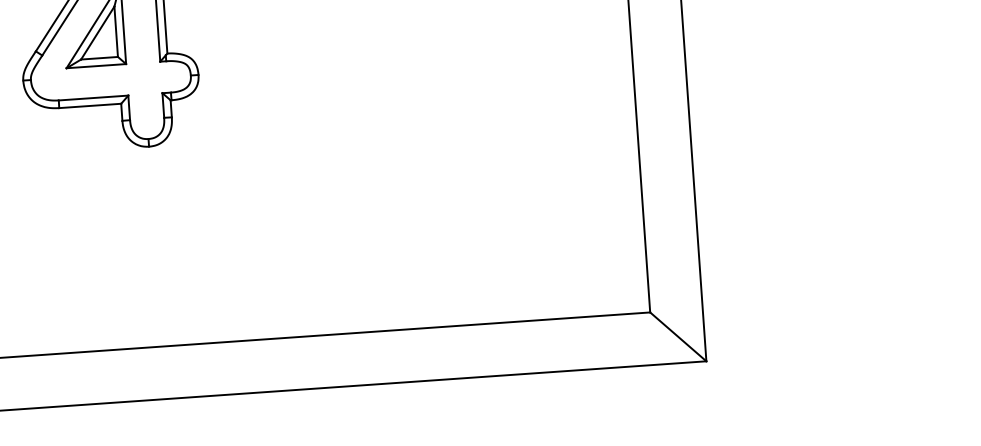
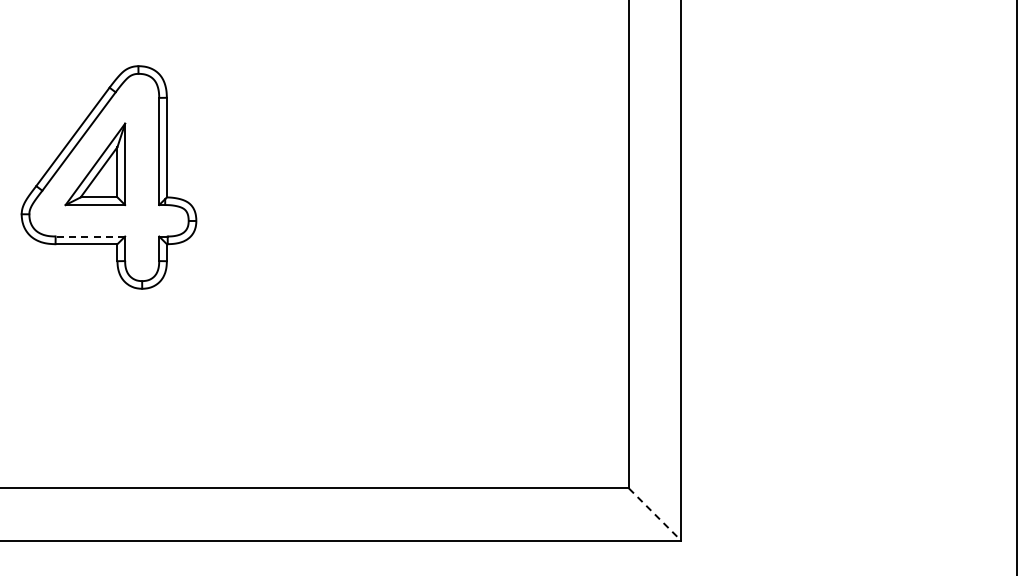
line: (93, 97) -> (90, 236), solid -> dashed
line: (678, 337) -> (655, 515), solid -> dashed

